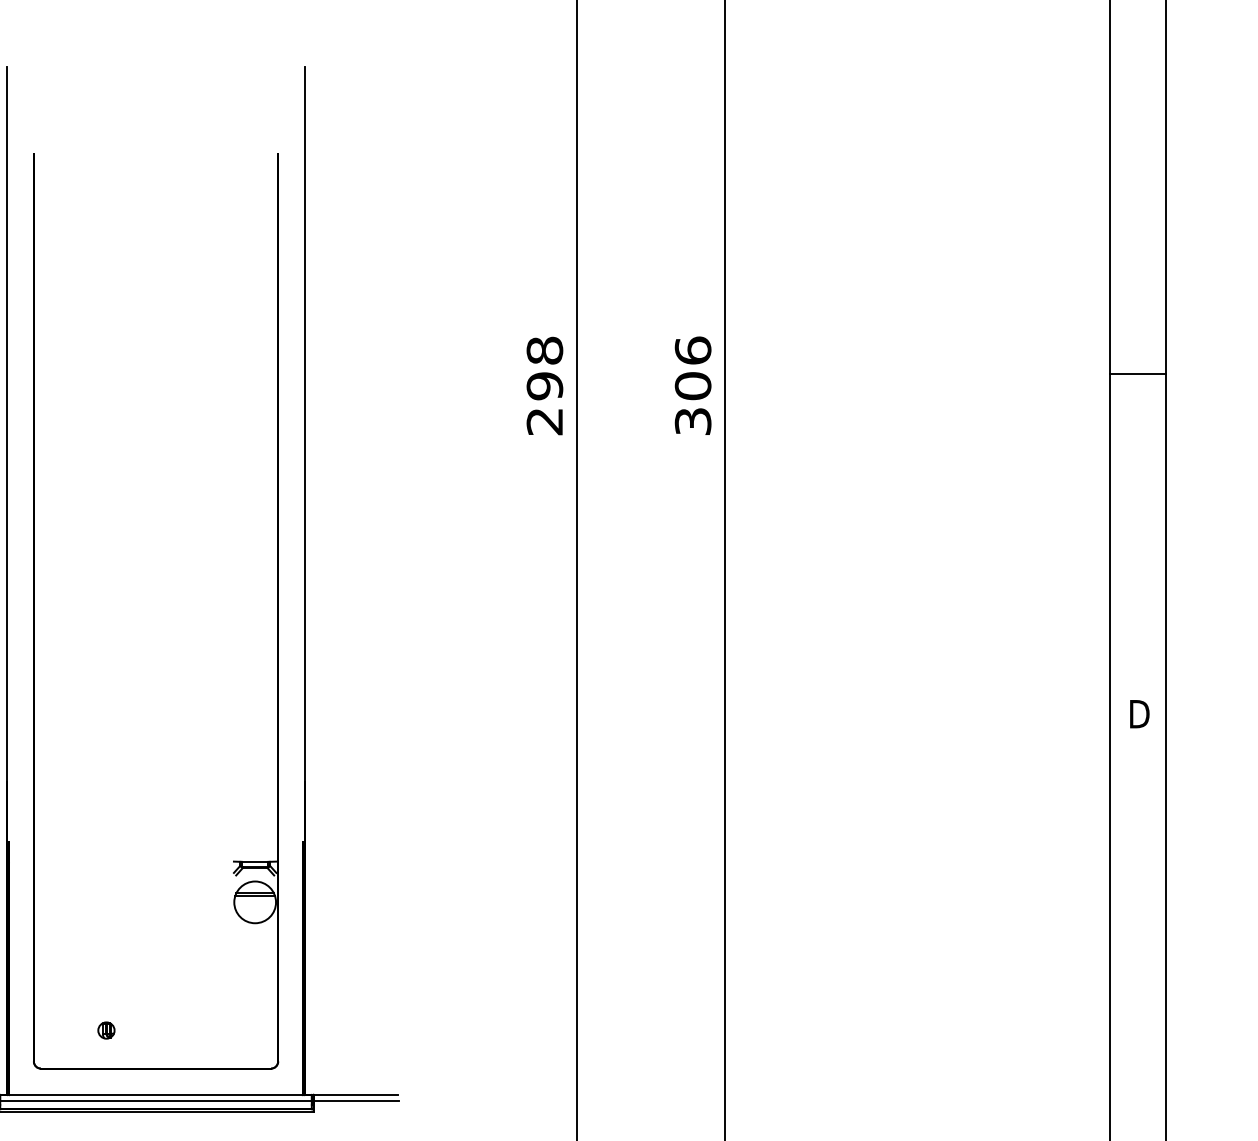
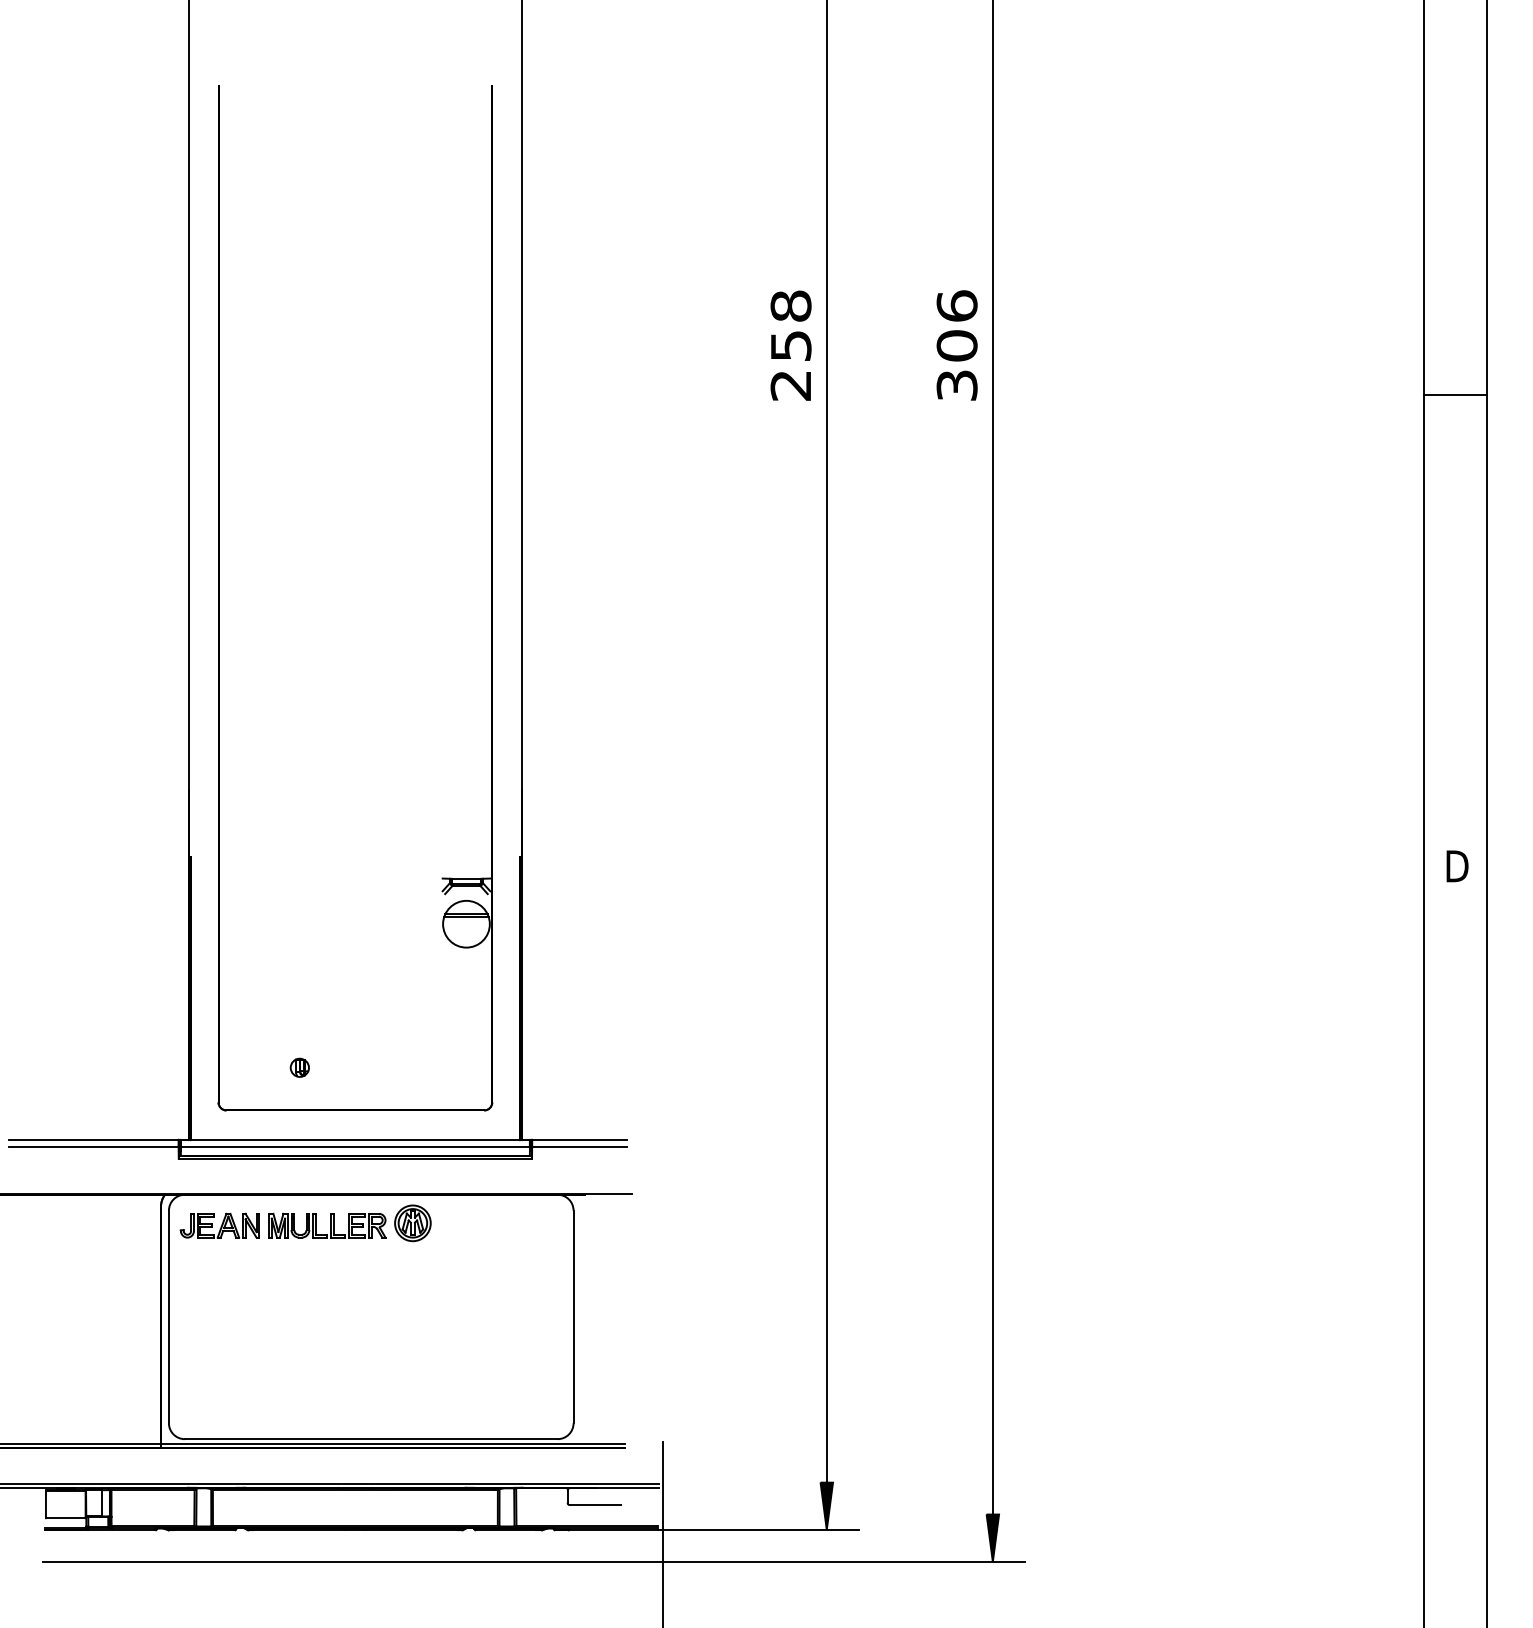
line: (1137, 374) -> (1455, 395), moved
text: (544, 385) -> (790, 345), 298 -> 258
text: (1139, 714) -> (1457, 866), moved

